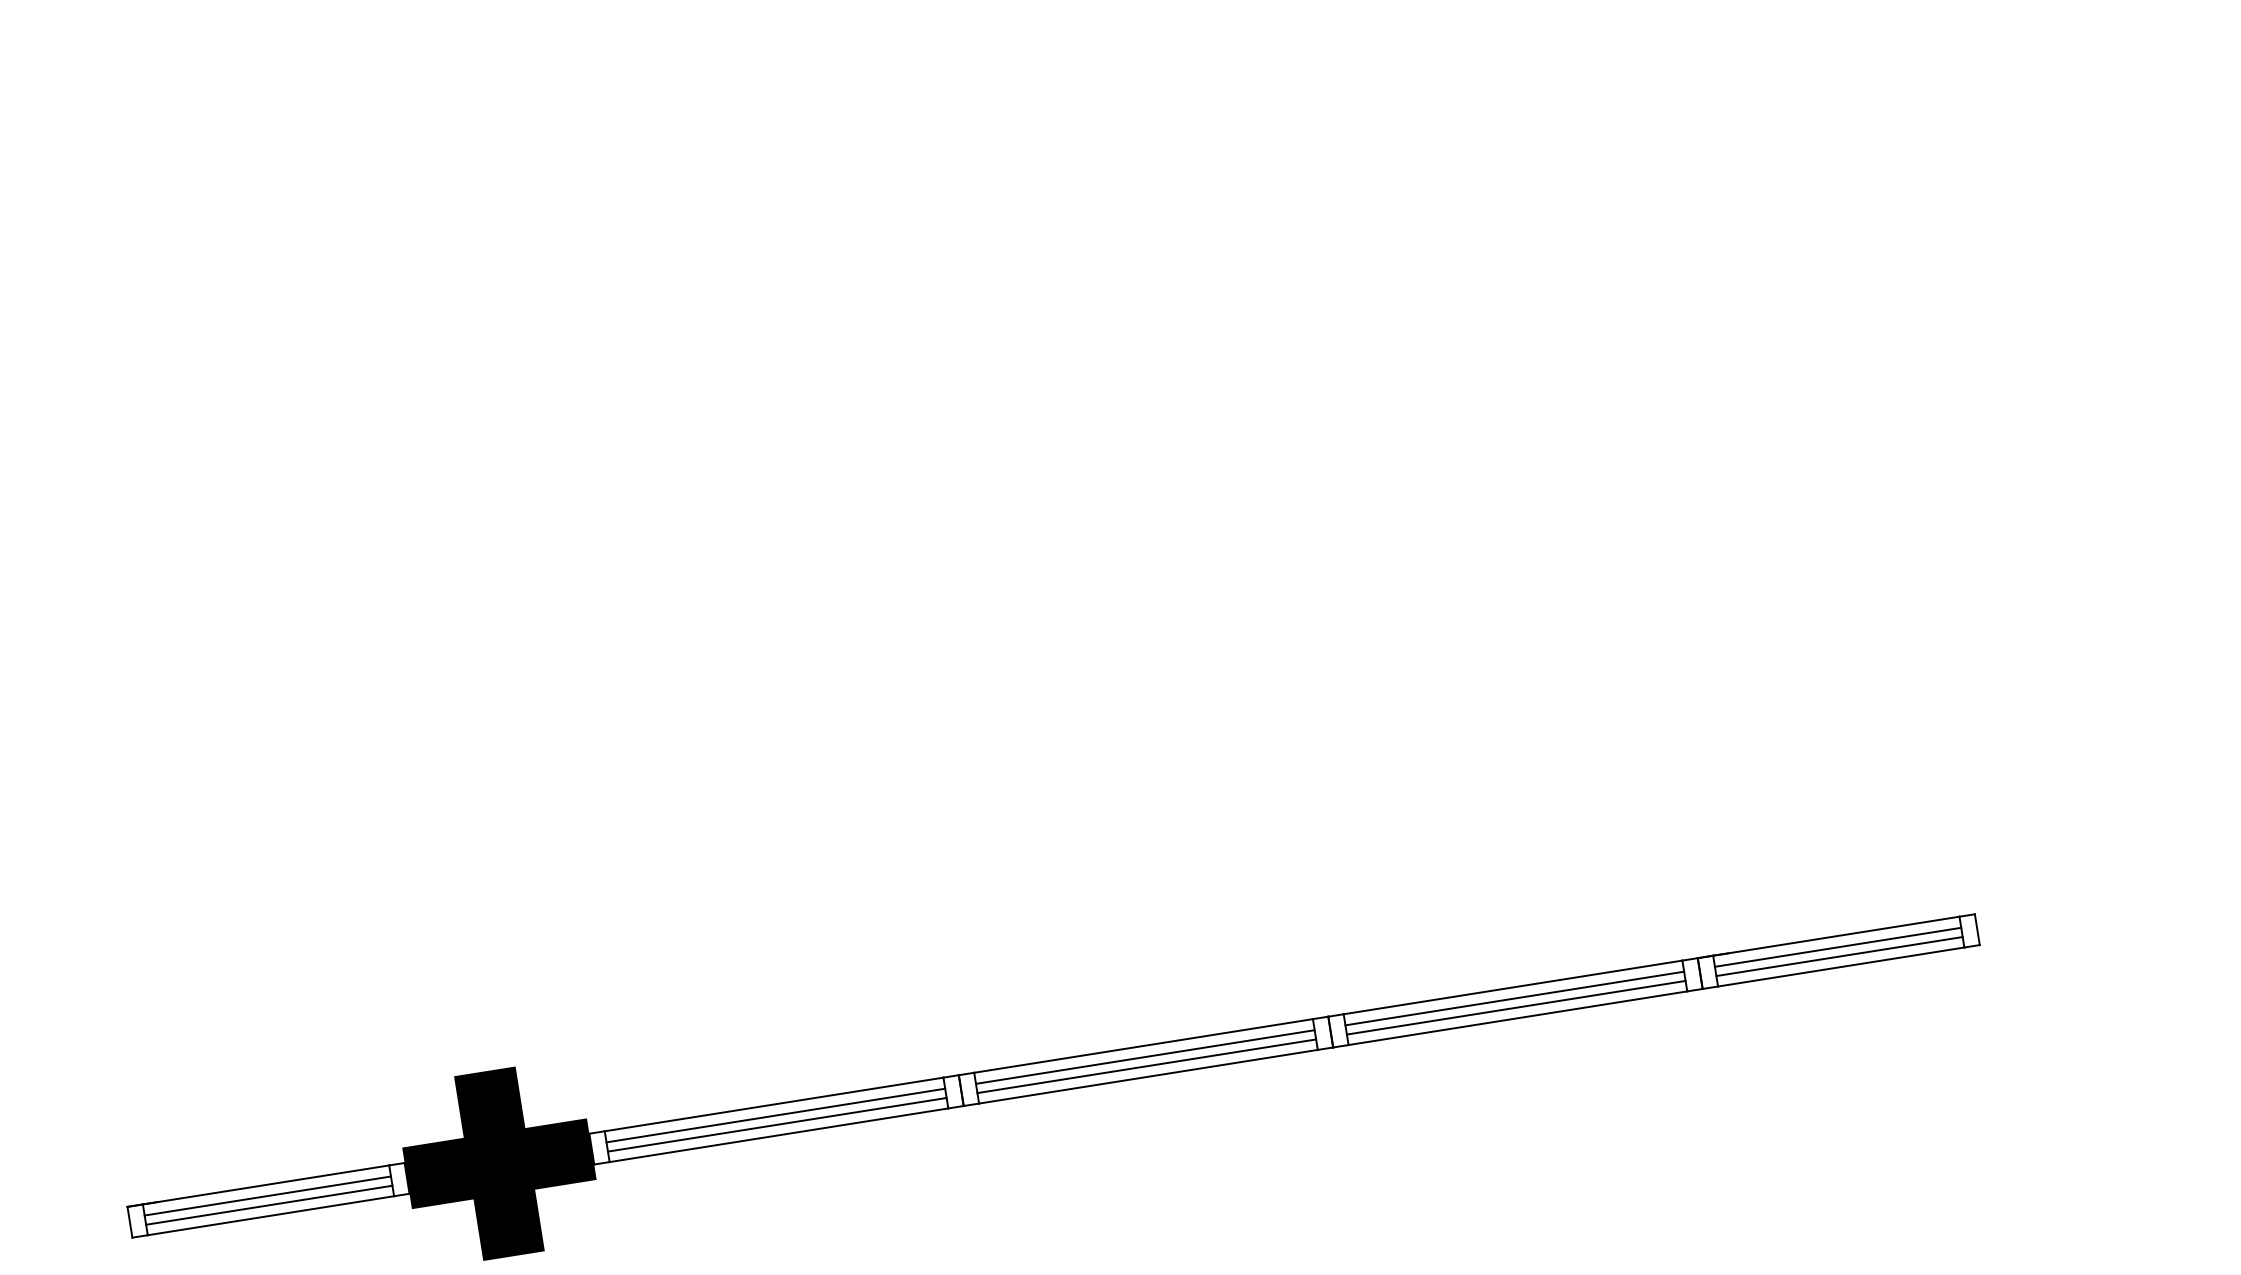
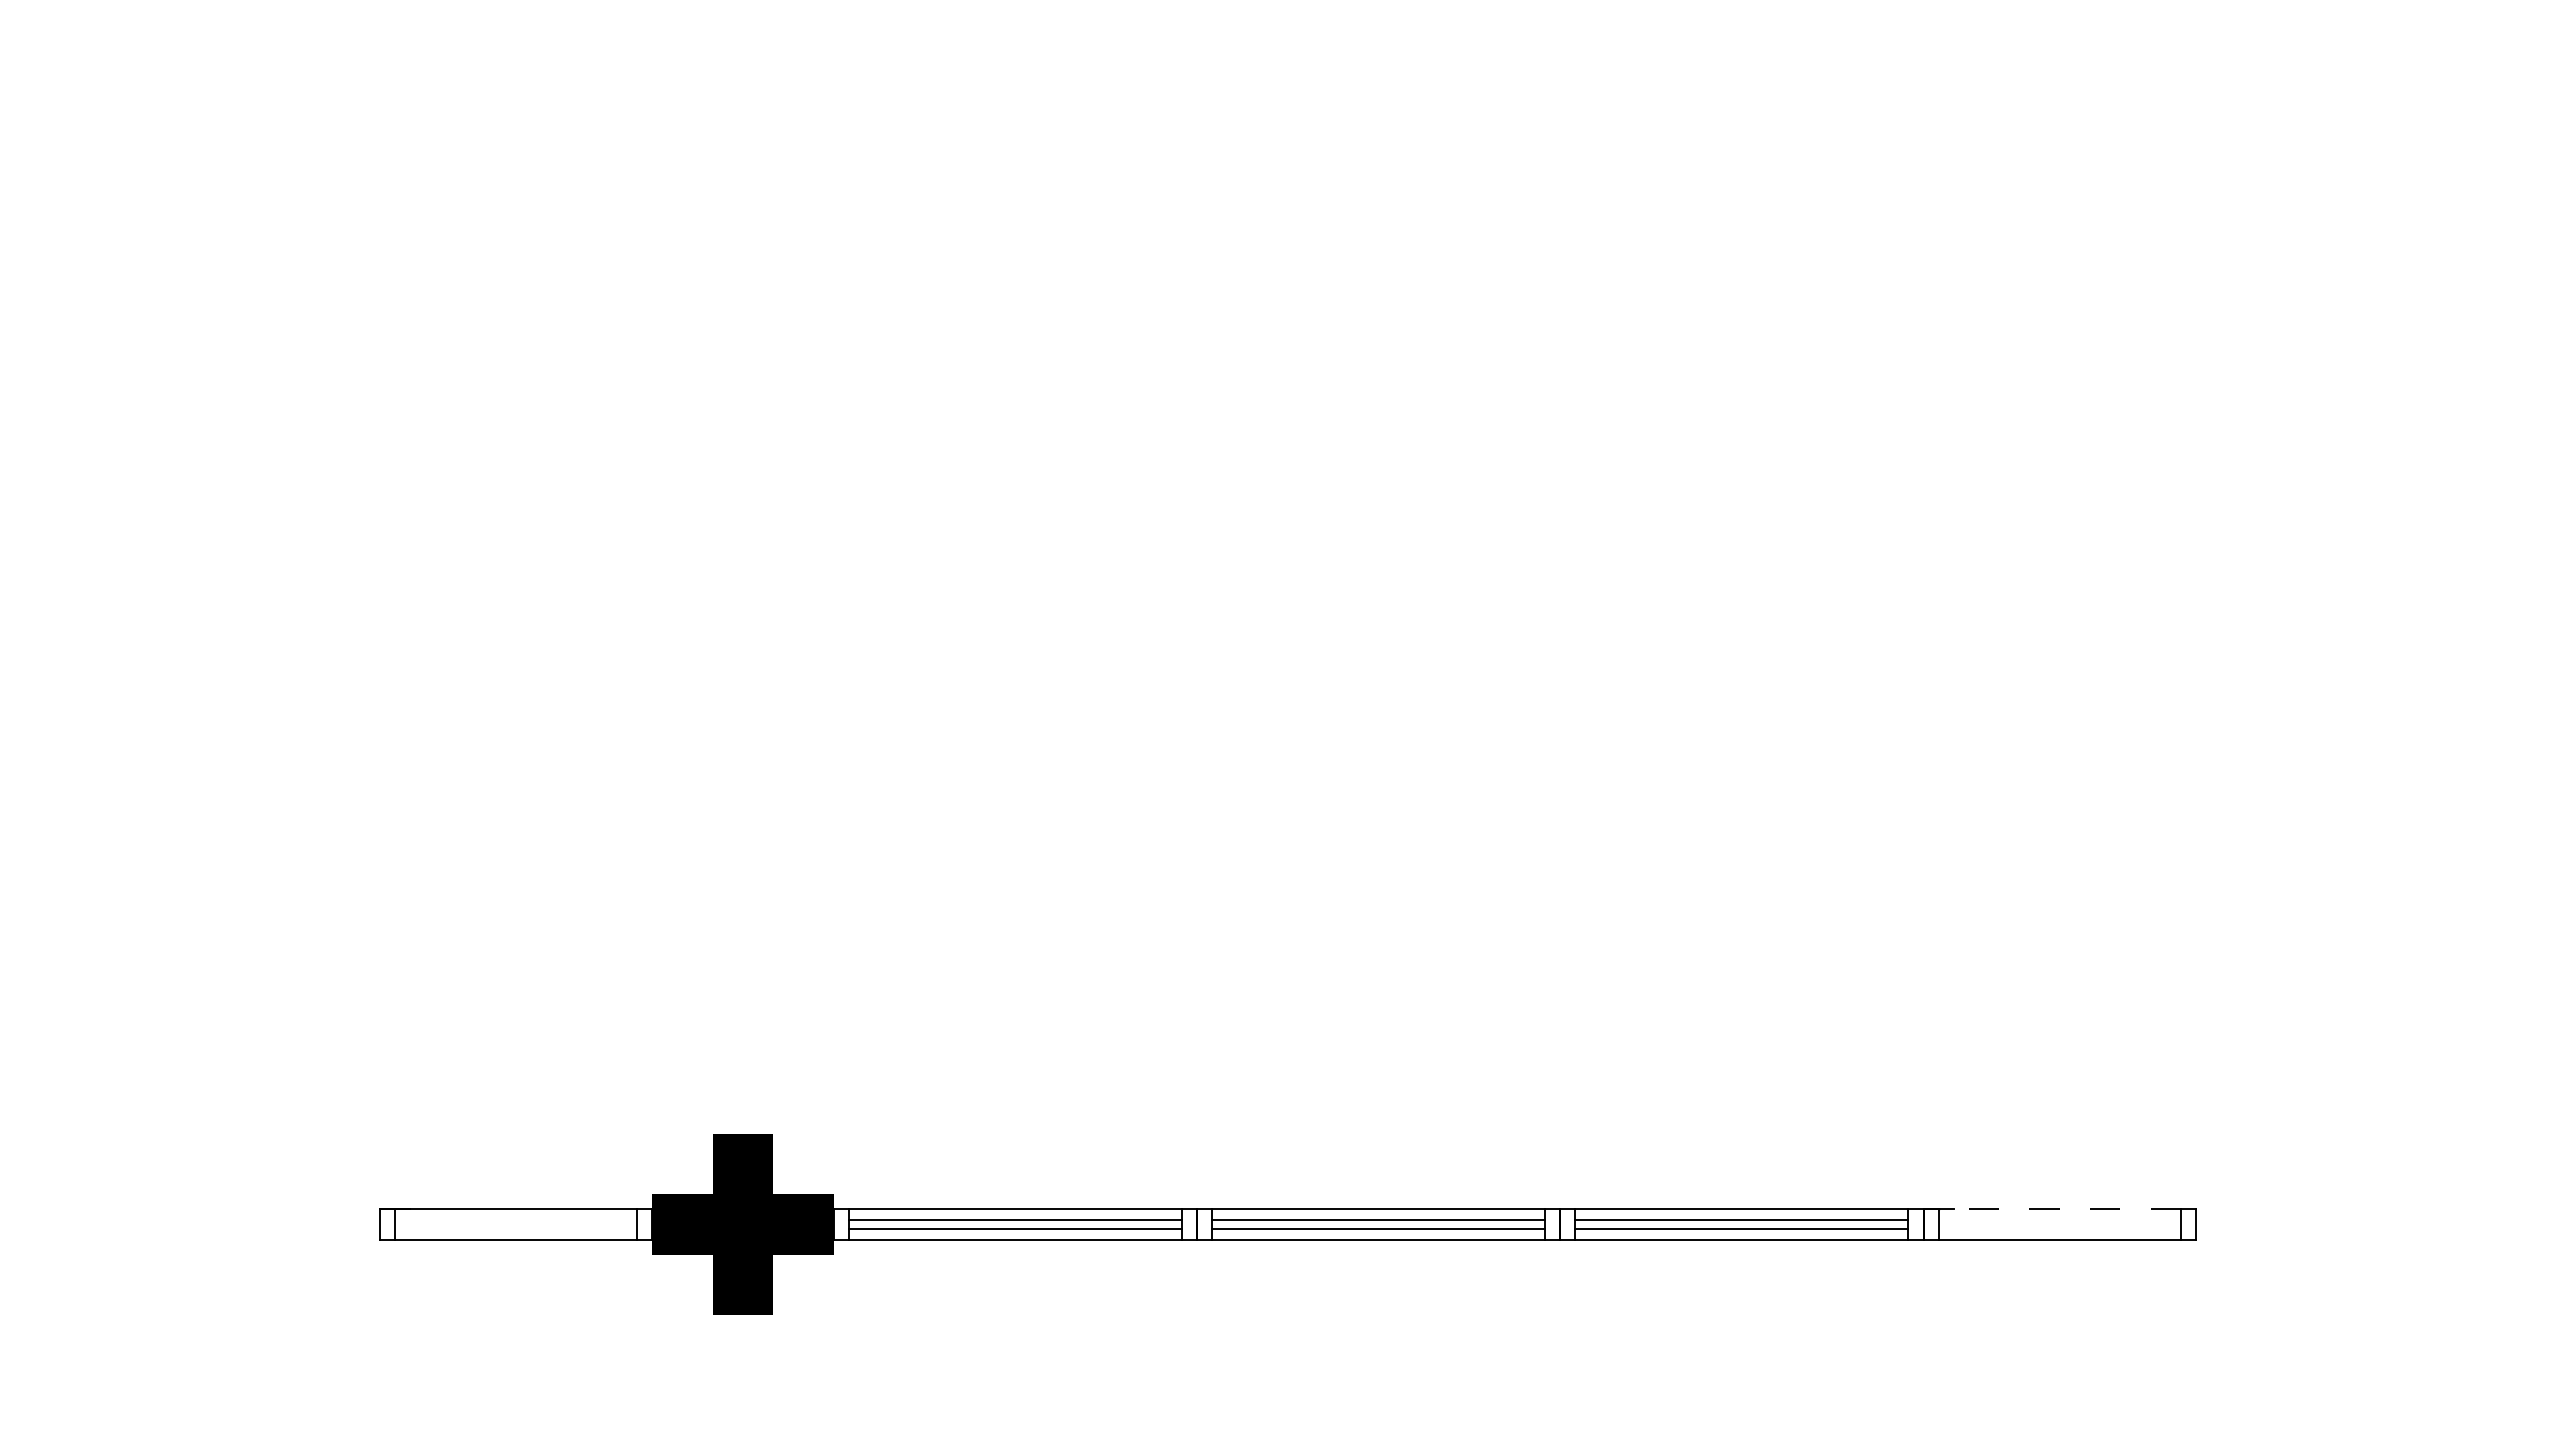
line: (1836, 936) -> (2059, 1209), solid -> dashed
line: (1837, 947) -> (2059, 1220), removed
line: (1839, 956) -> (2059, 1229), removed
line: (267, 1196) -> (515, 1220), removed
line: (268, 1205) -> (515, 1229), removed

